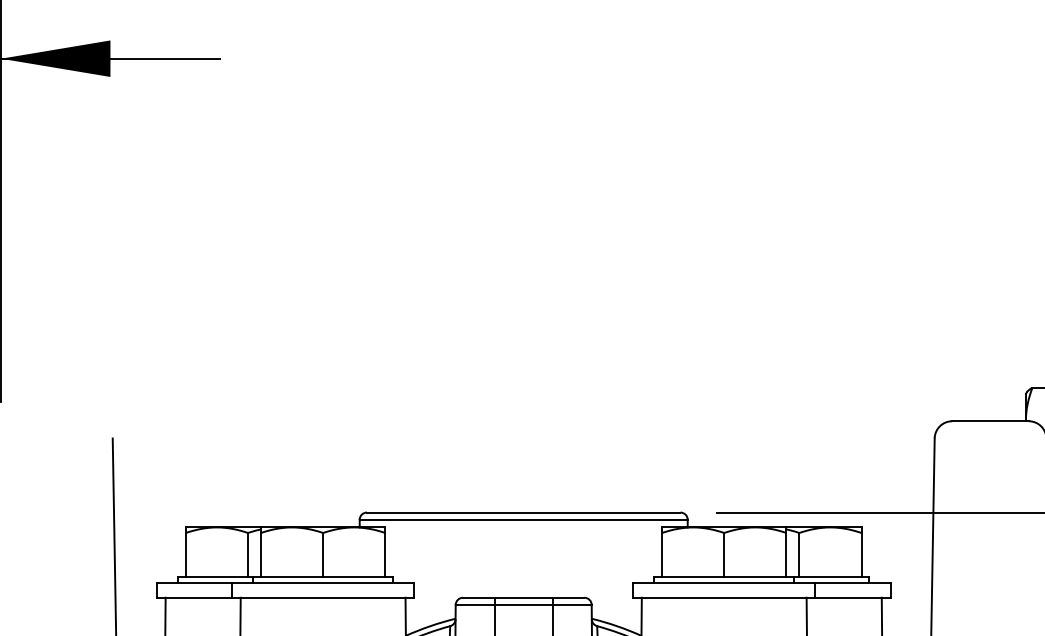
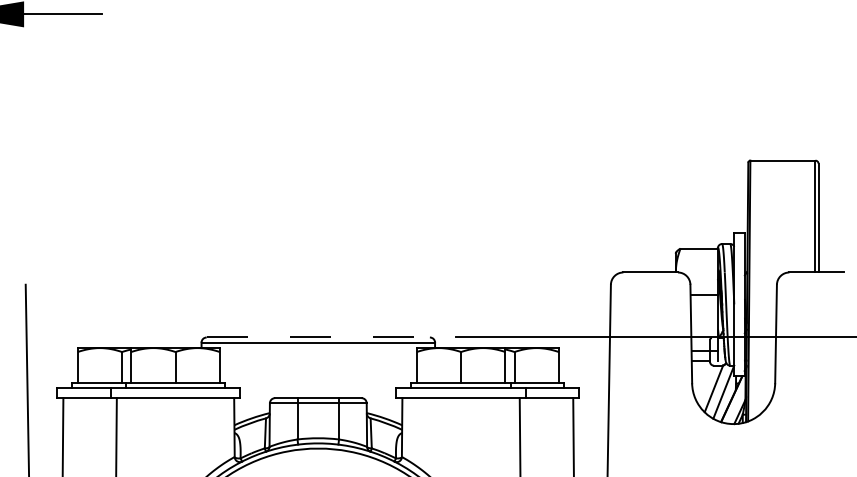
line: (523, 512) -> (318, 337), solid -> dashed

